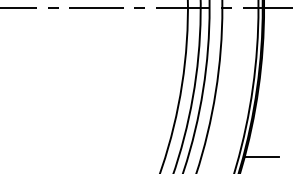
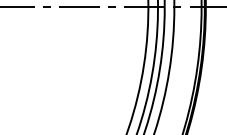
line: (262, 156) -> (204, 119), removed

